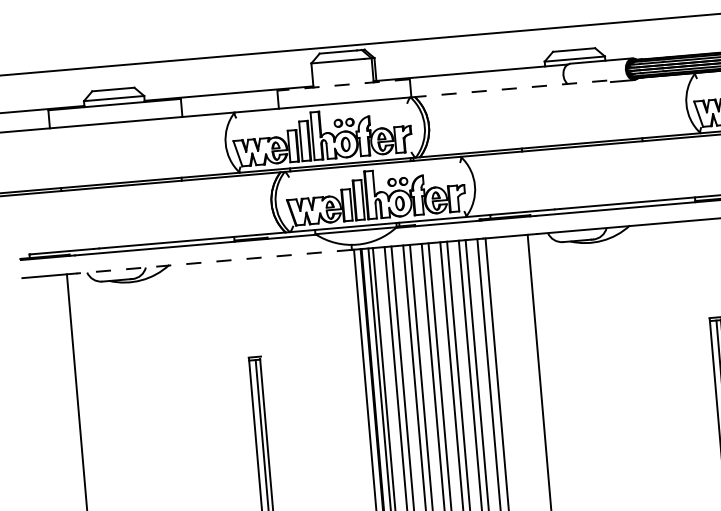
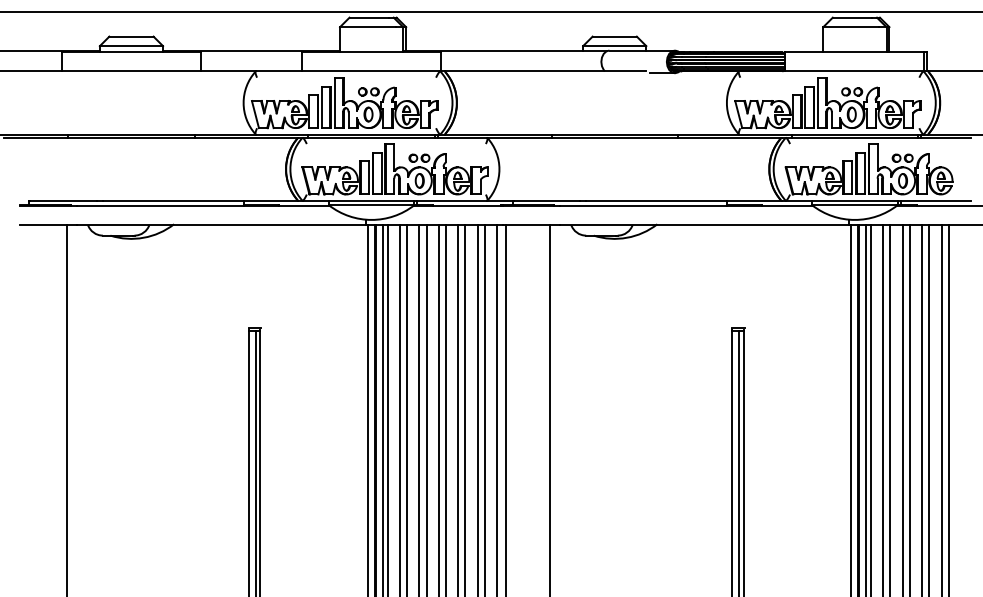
line: (343, 85) -> (371, 52), dashed -> solid
line: (510, 88) -> (545, 71), dashed -> solid
line: (213, 261) -> (220, 224), dashed -> solid

